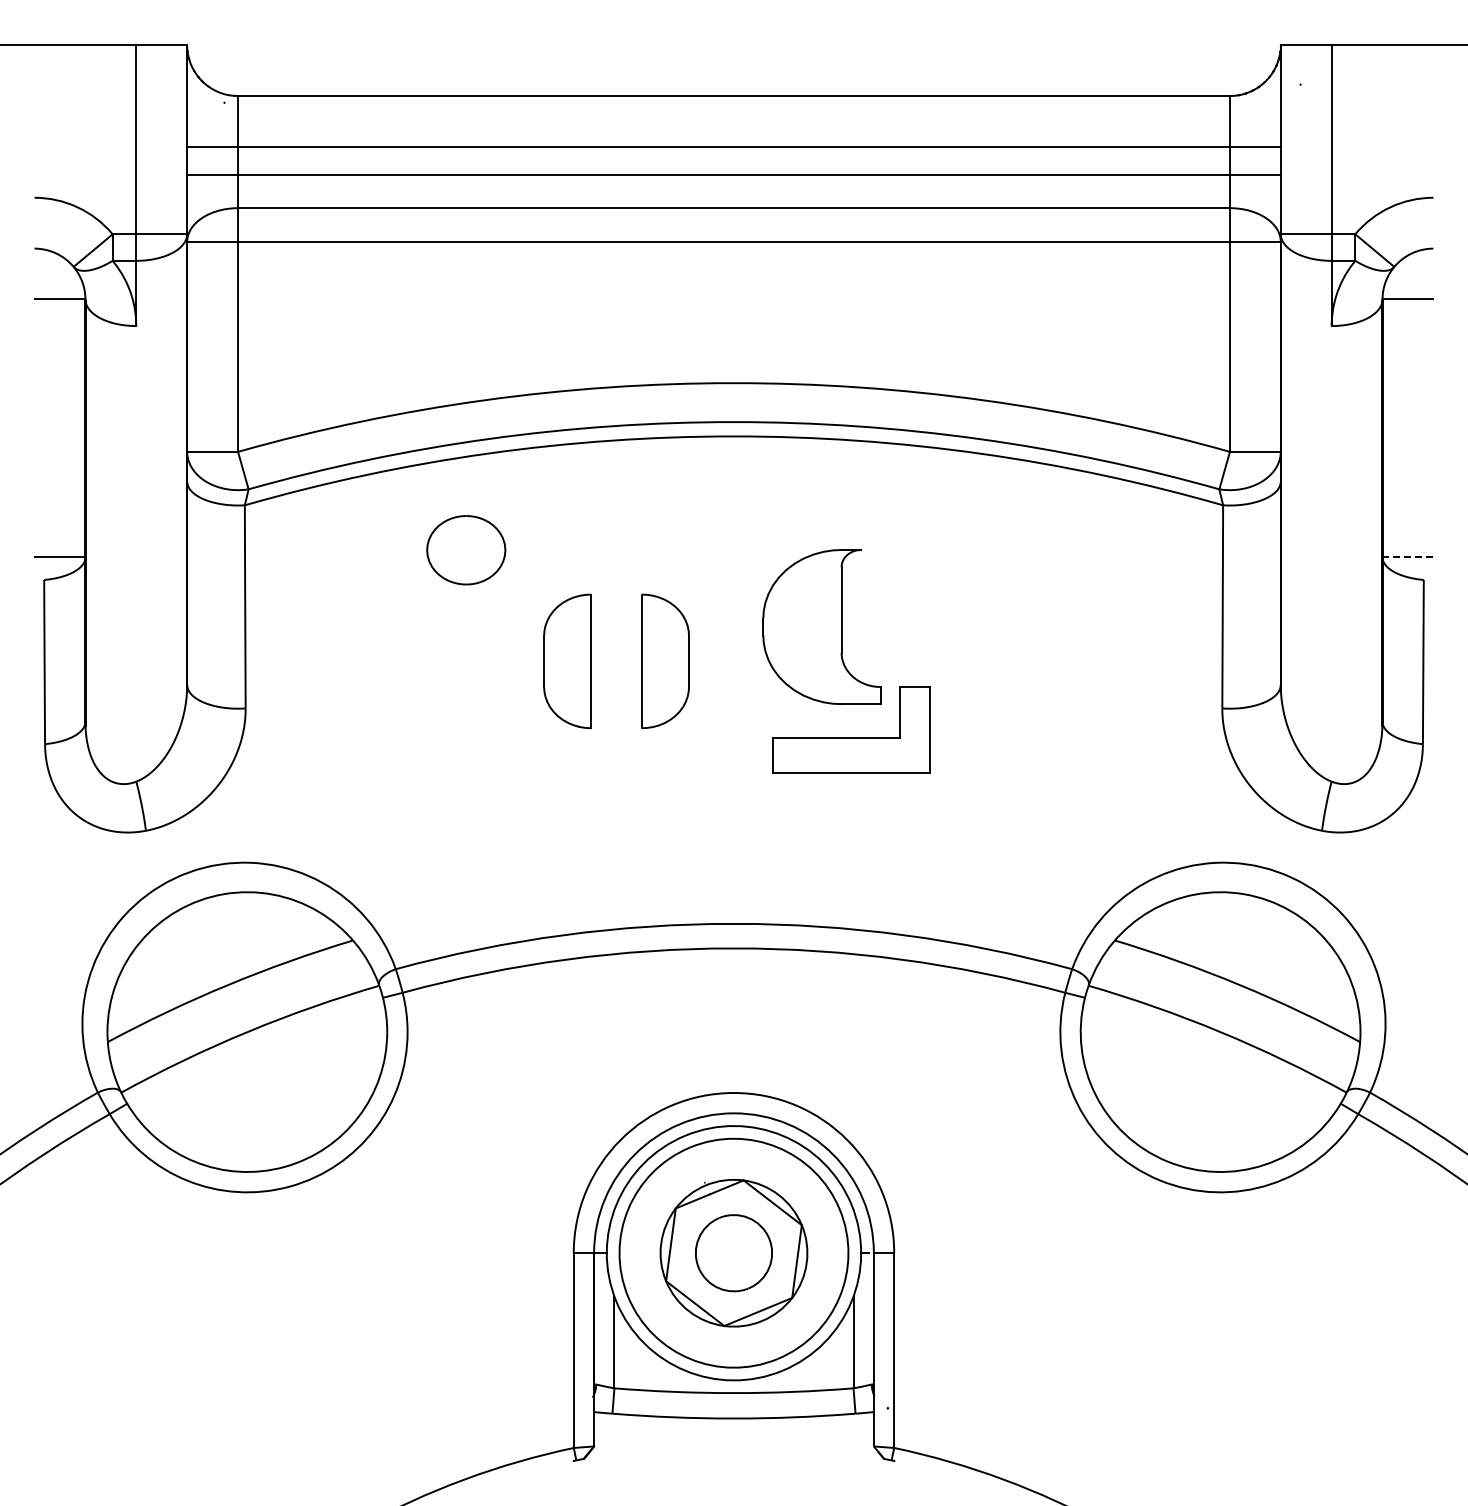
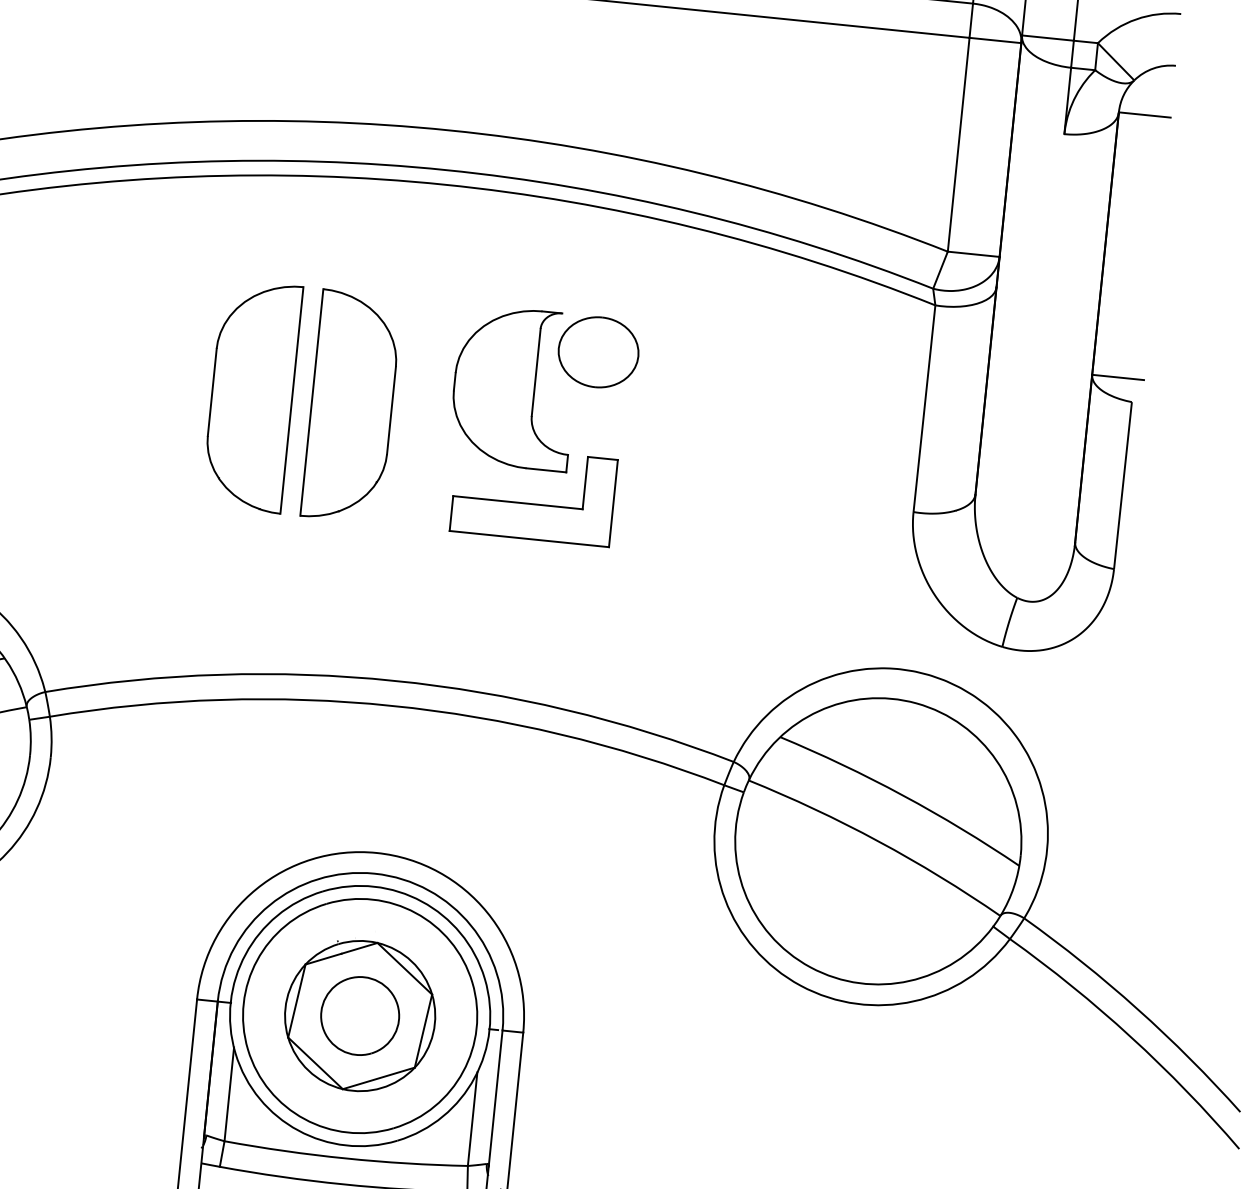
part: (466, 550) -> (598, 352), moved
line: (1407, 557) -> (1117, 377), dashed -> solid
part: (567, 661) -> (251, 396), size x1.67
part: (665, 661) -> (351, 406), size x1.67

